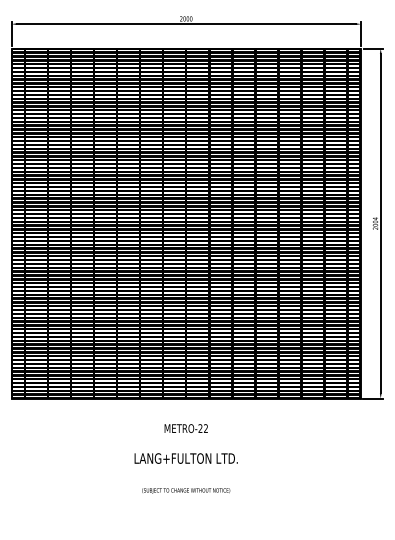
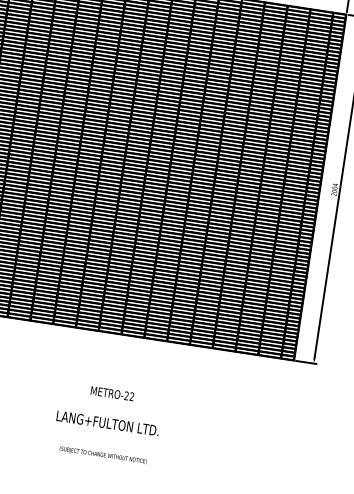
text: (185, 458) -> (107, 423), moved

